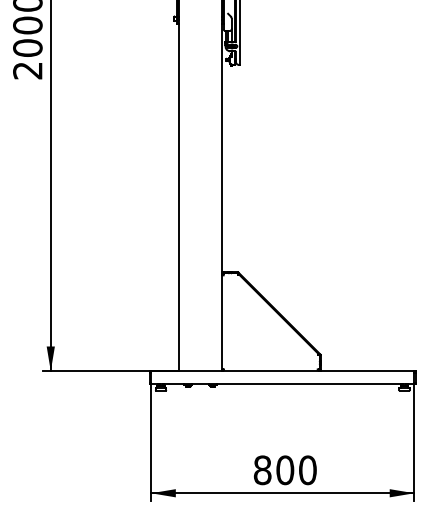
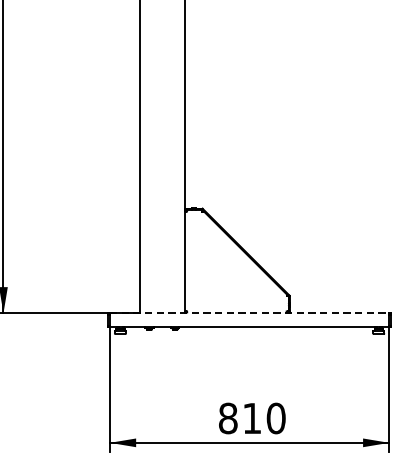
line: (282, 371) -> (249, 313), solid -> dashed
text: (285, 470) -> (252, 418), 800 -> 810

